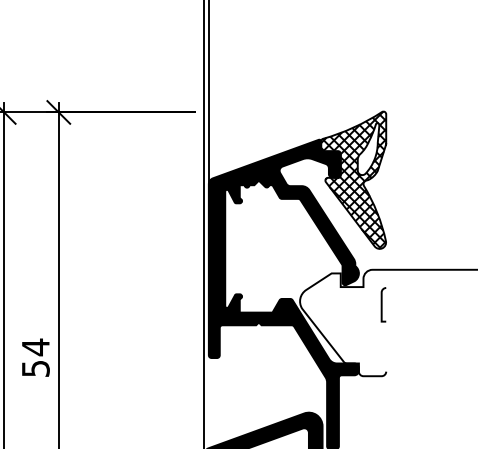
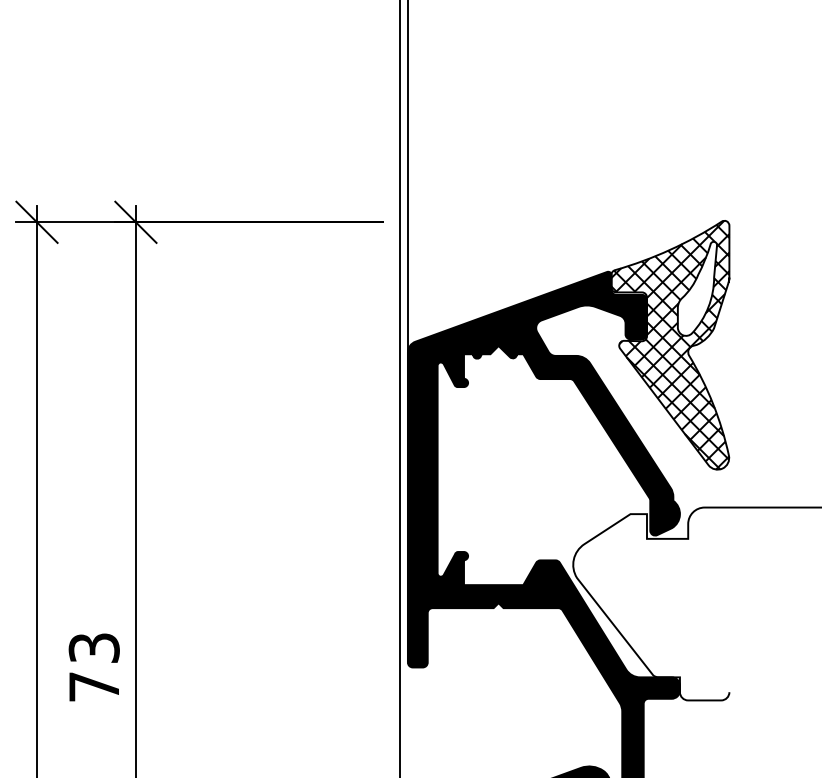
curve: (382, 304) -> (722, 570), removed
text: (35, 357) -> (93, 666), 54 -> 73

